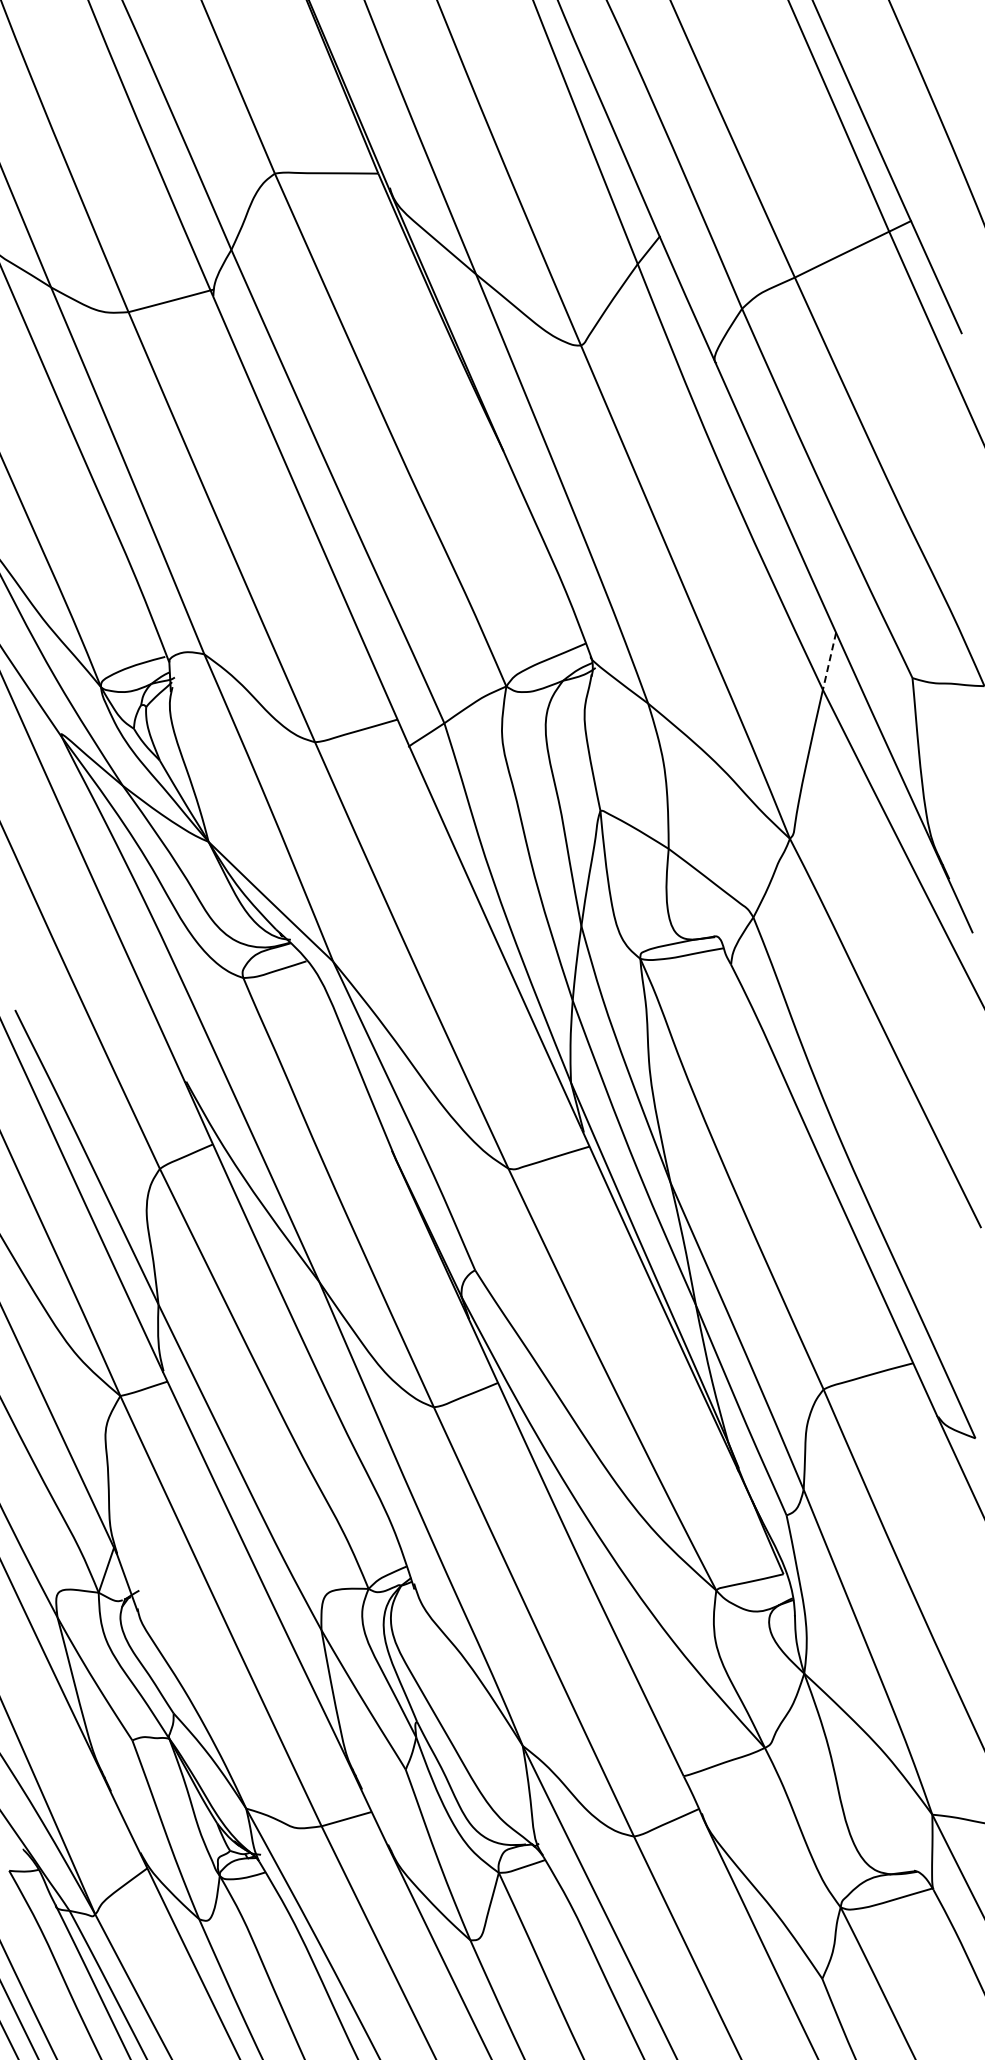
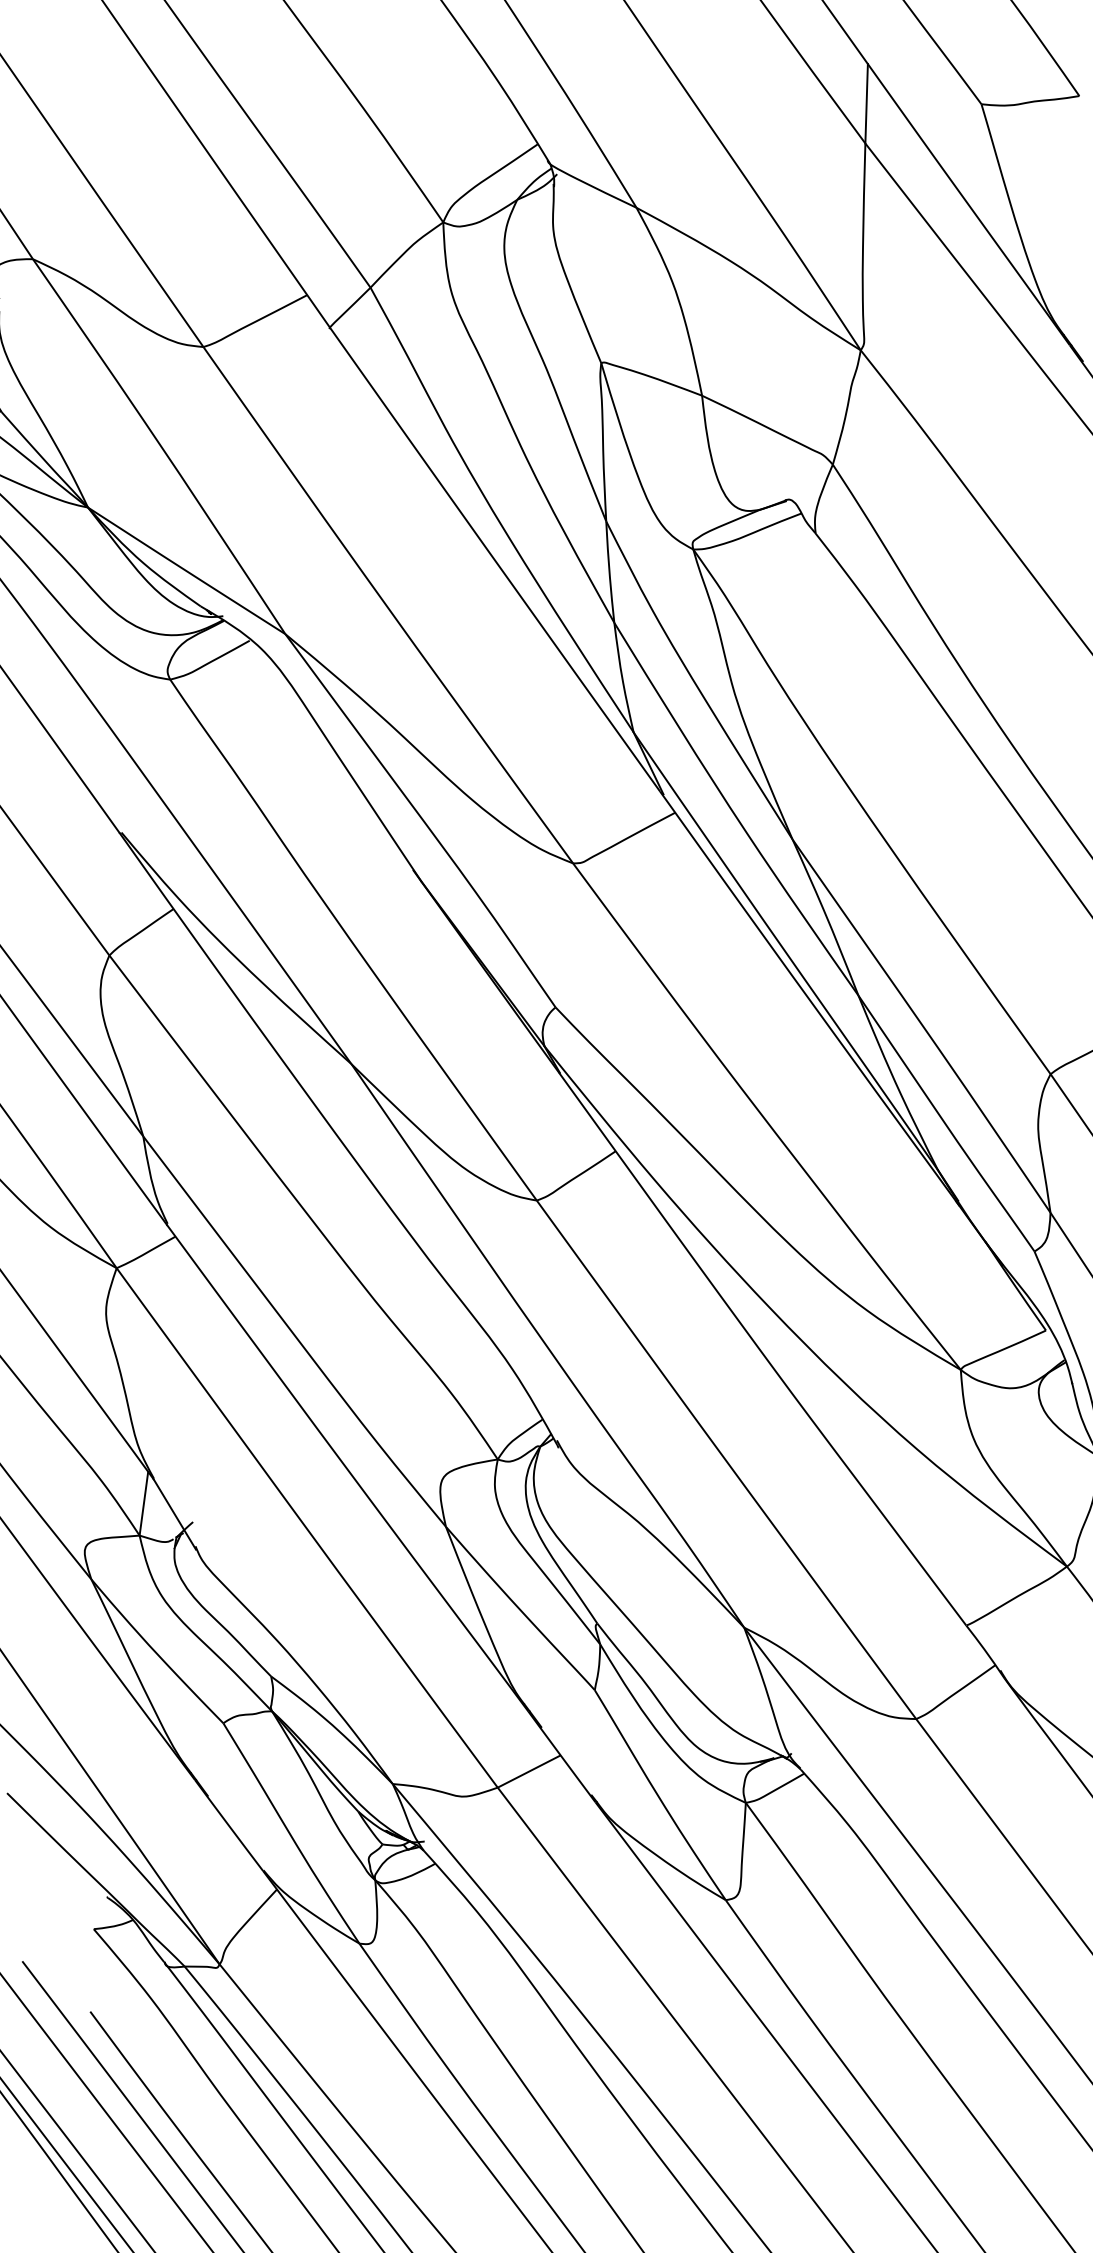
line: (829, 661) -> (866, 104), dashed -> solid

